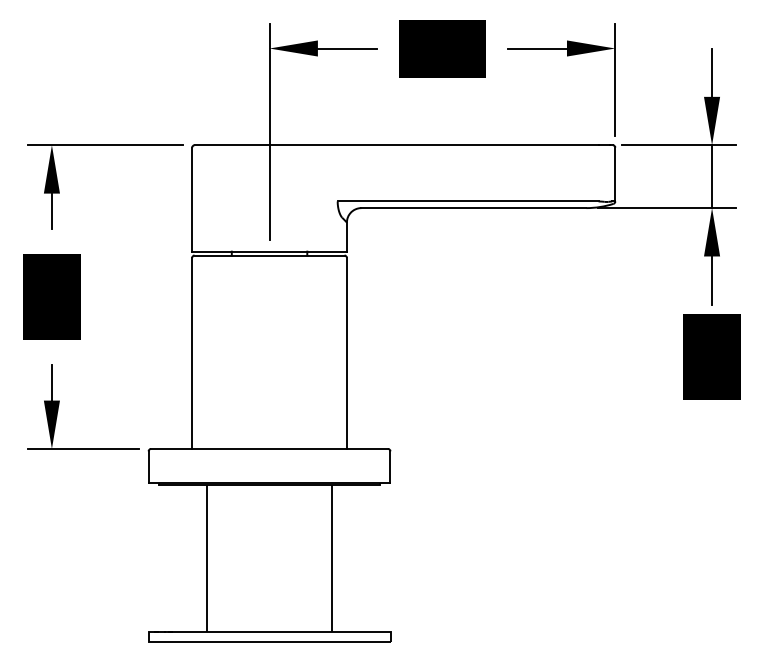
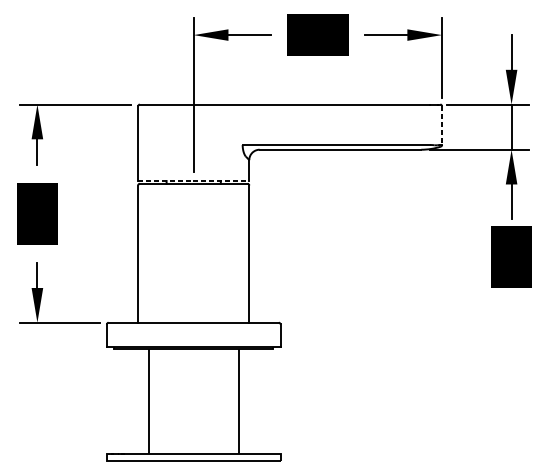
line: (615, 174) -> (442, 125), solid -> dashed
line: (270, 251) -> (194, 180), solid -> dashed

